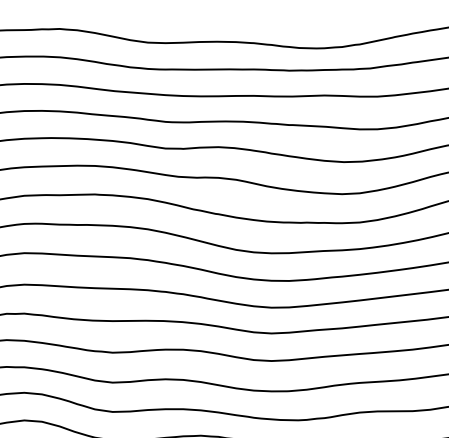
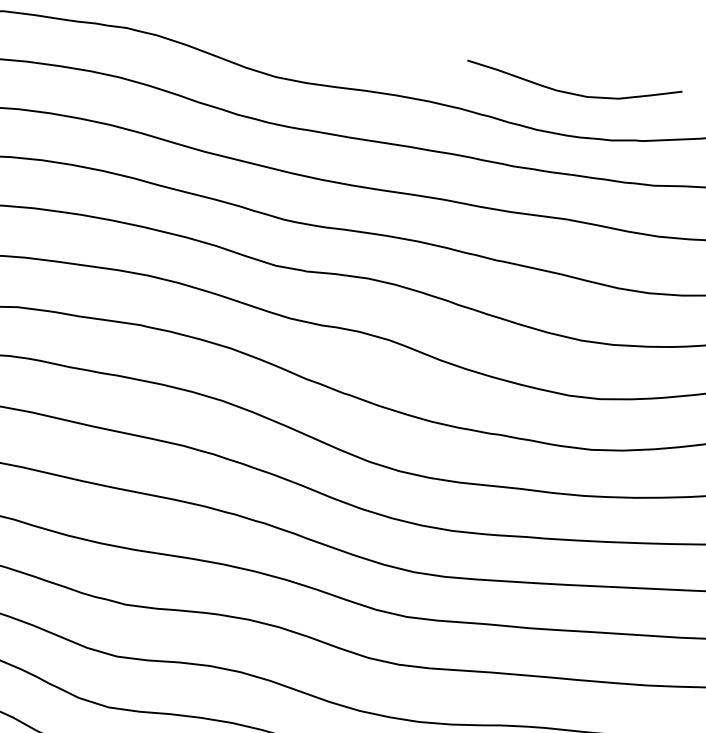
curve: (315, 23) -> (571, 91), added

